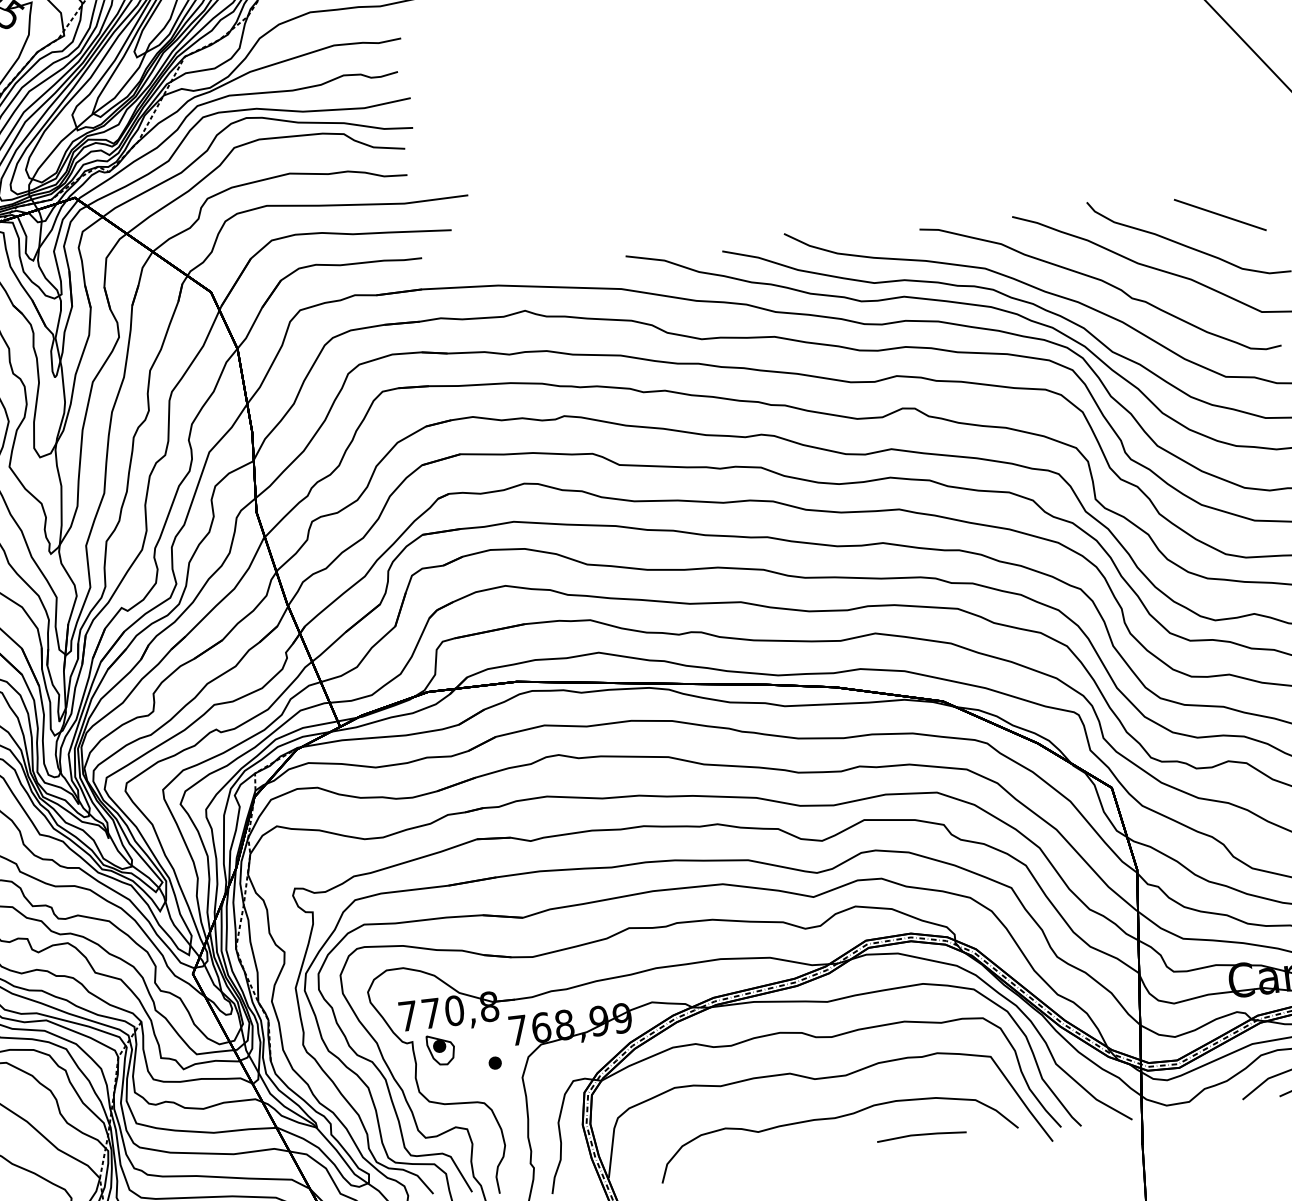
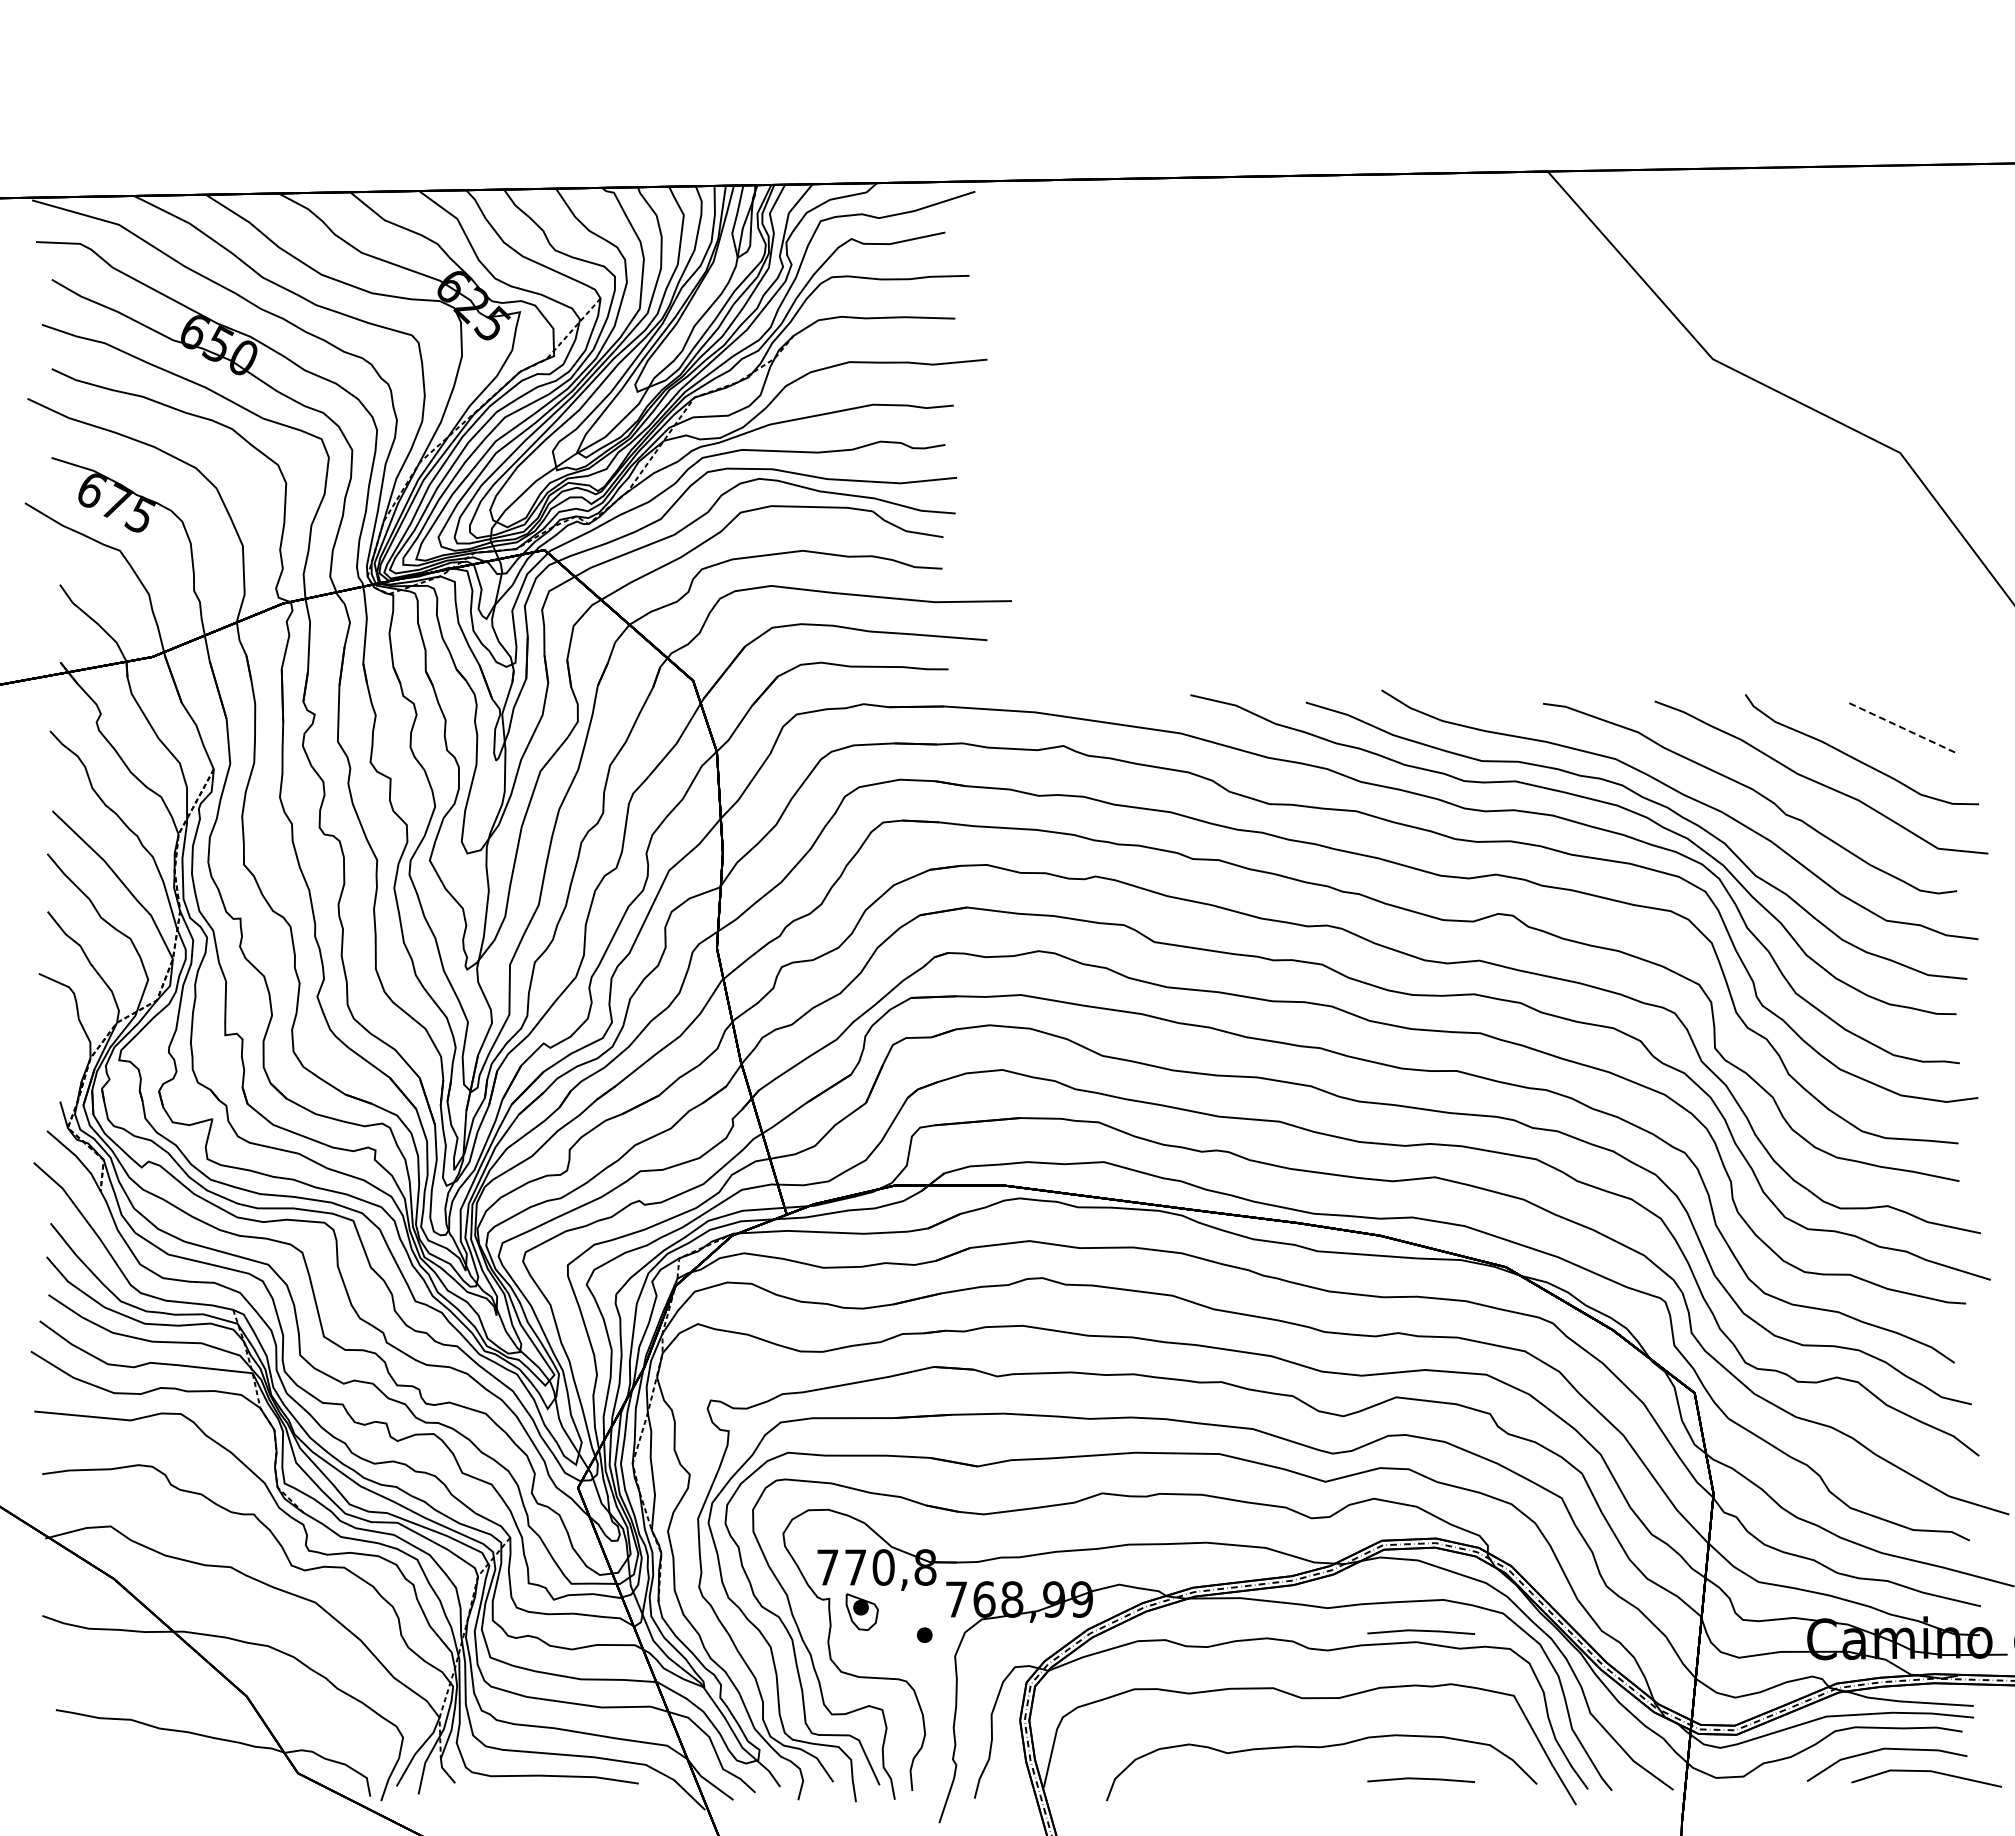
line: (1220, 215) -> (1902, 728), solid -> dashed
line: (906, 1012) -> (1420, 1631), added

